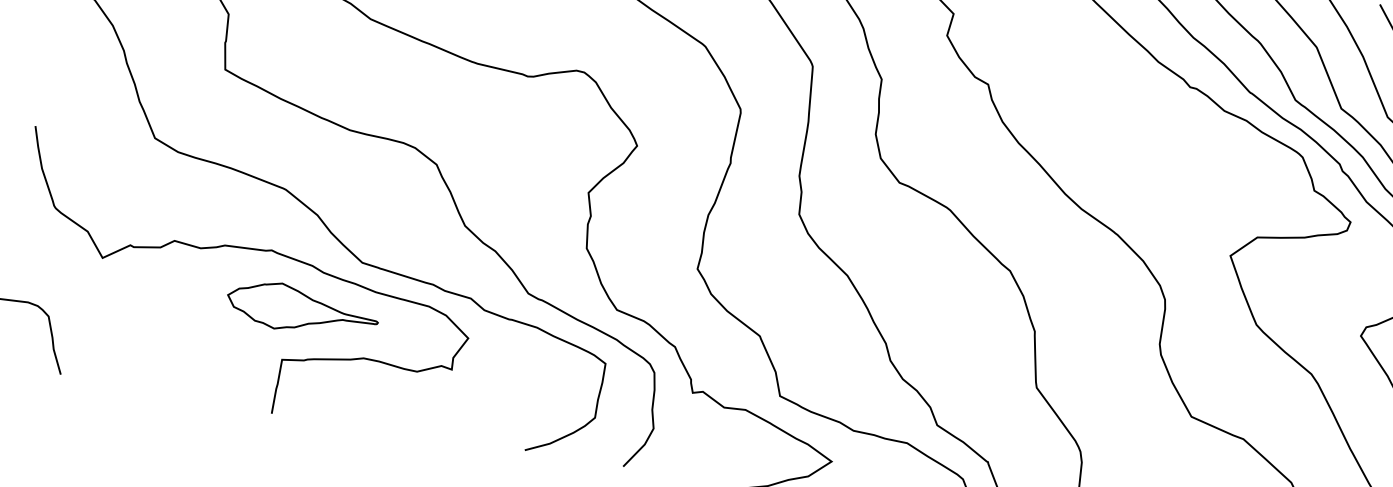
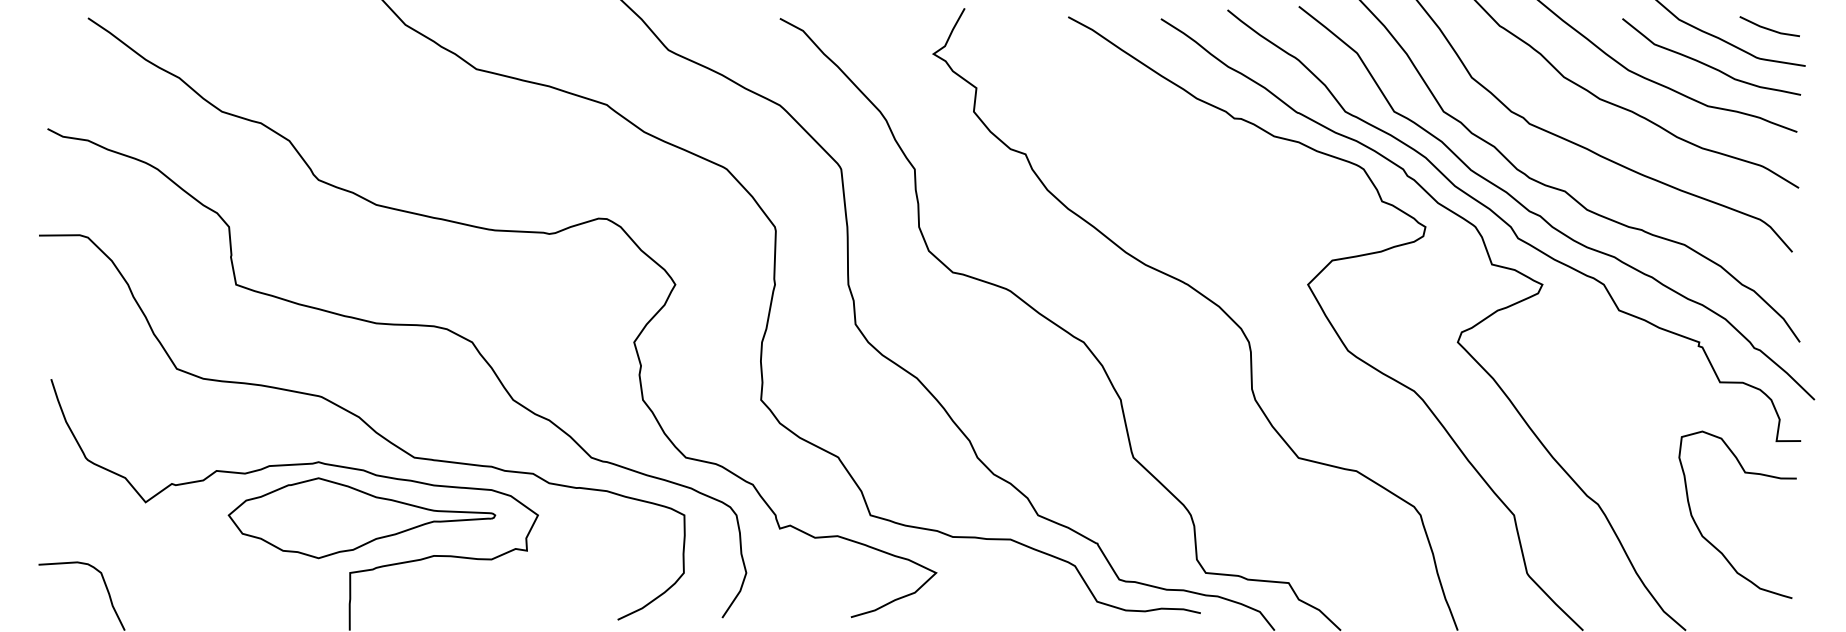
part: (302, 310) -> (361, 518), size x1.67

